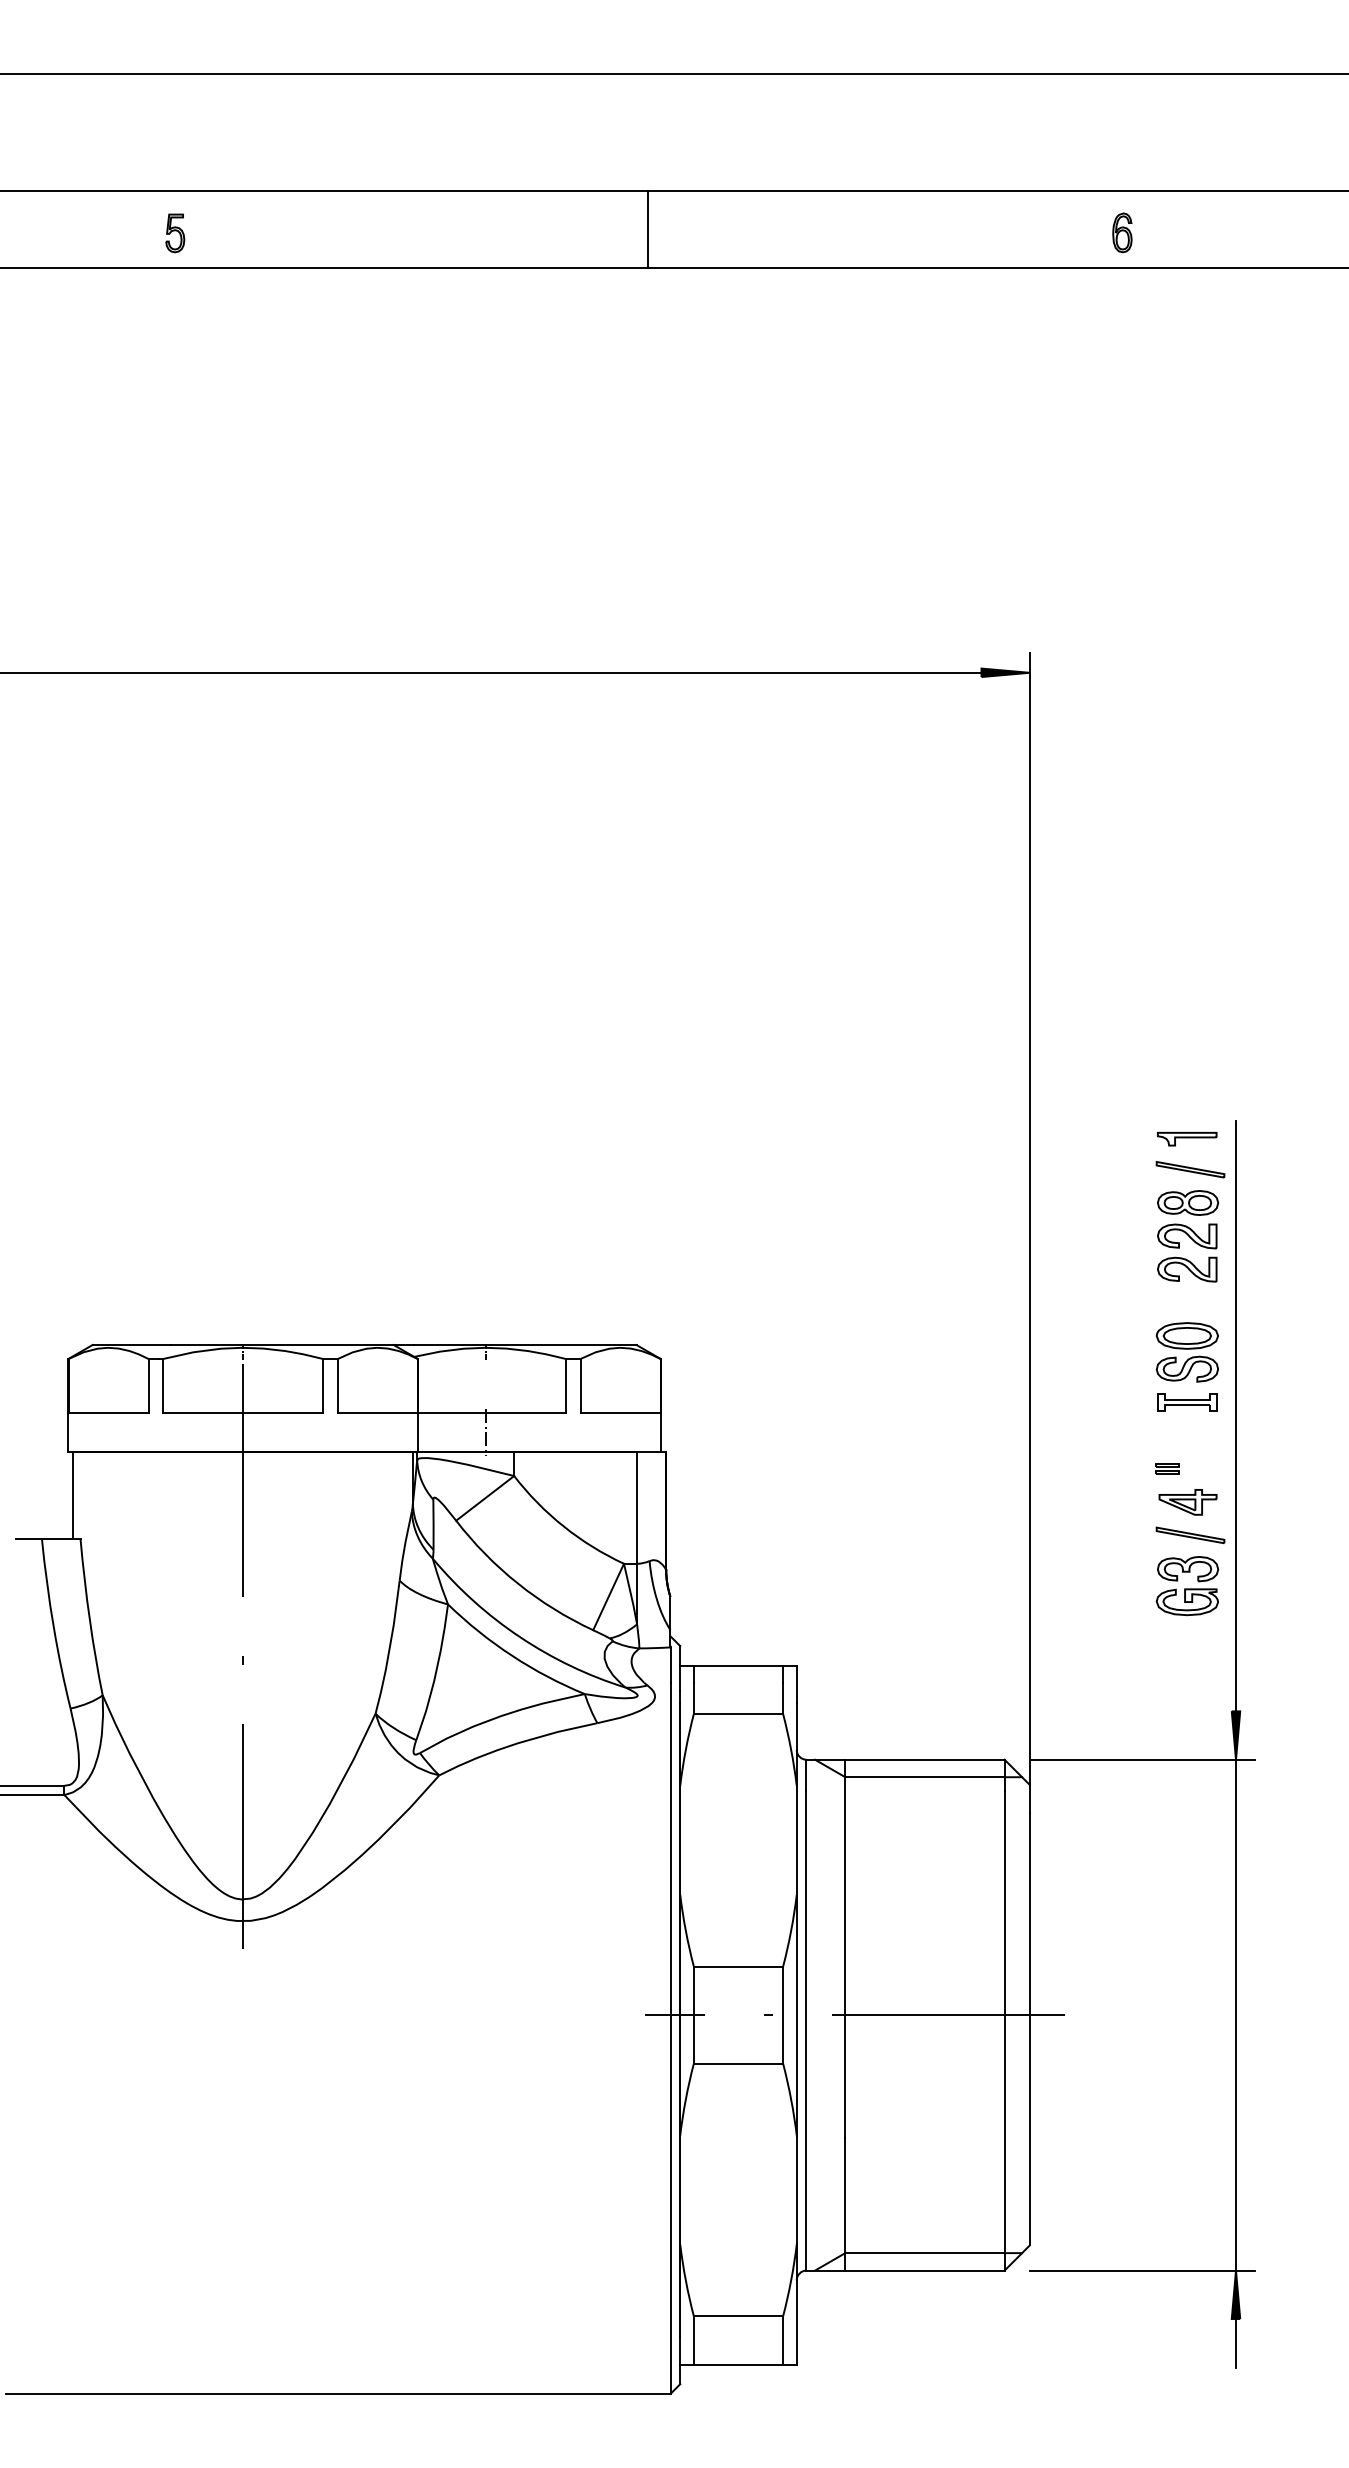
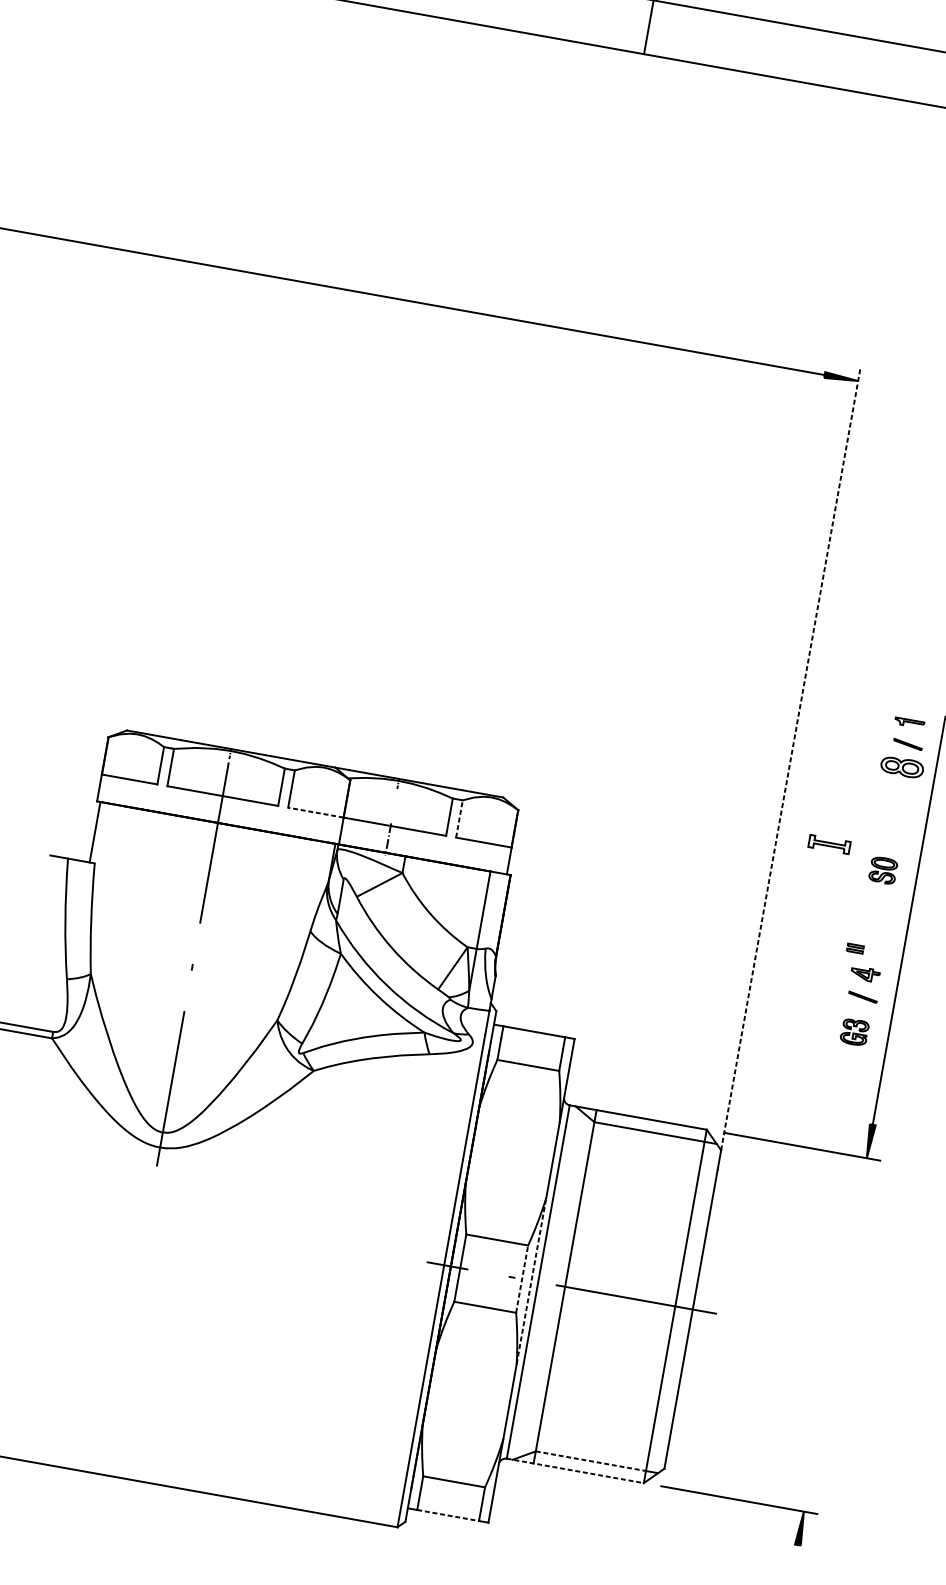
part: (1187, 1139) -> (909, 723), size x0.7
part: (1190, 1169) -> (908, 744), size x0.6
line: (1029, 1219) -> (790, 759), solid -> dashed
part: (1186, 1258) -> (894, 805), removed
part: (1186, 1352) -> (882, 870), size x0.6
line: (580, 1386) -> (459, 819), solid -> dashed
part: (1187, 1402) -> (829, 844), moved
line: (377, 1413) -> (315, 812), solid -> dashed
part: (1187, 1502) -> (864, 974), size x0.7
part: (1190, 1534) -> (863, 996), size x0.6
part: (1187, 1586) -> (854, 1032), size x0.6
line: (796, 2014) -> (531, 1280), solid -> dashed
line: (1235, 2014) -> (835, 1334), removed
line: (783, 2015) -> (522, 1279), solid -> dashed
line: (924, 2253) -> (590, 1461), solid -> dashed
line: (906, 2270) -> (575, 1470), solid -> dashed
line: (1235, 2342) -> (794, 1561), removed
line: (738, 2364) -> (448, 1515), solid -> dashed

